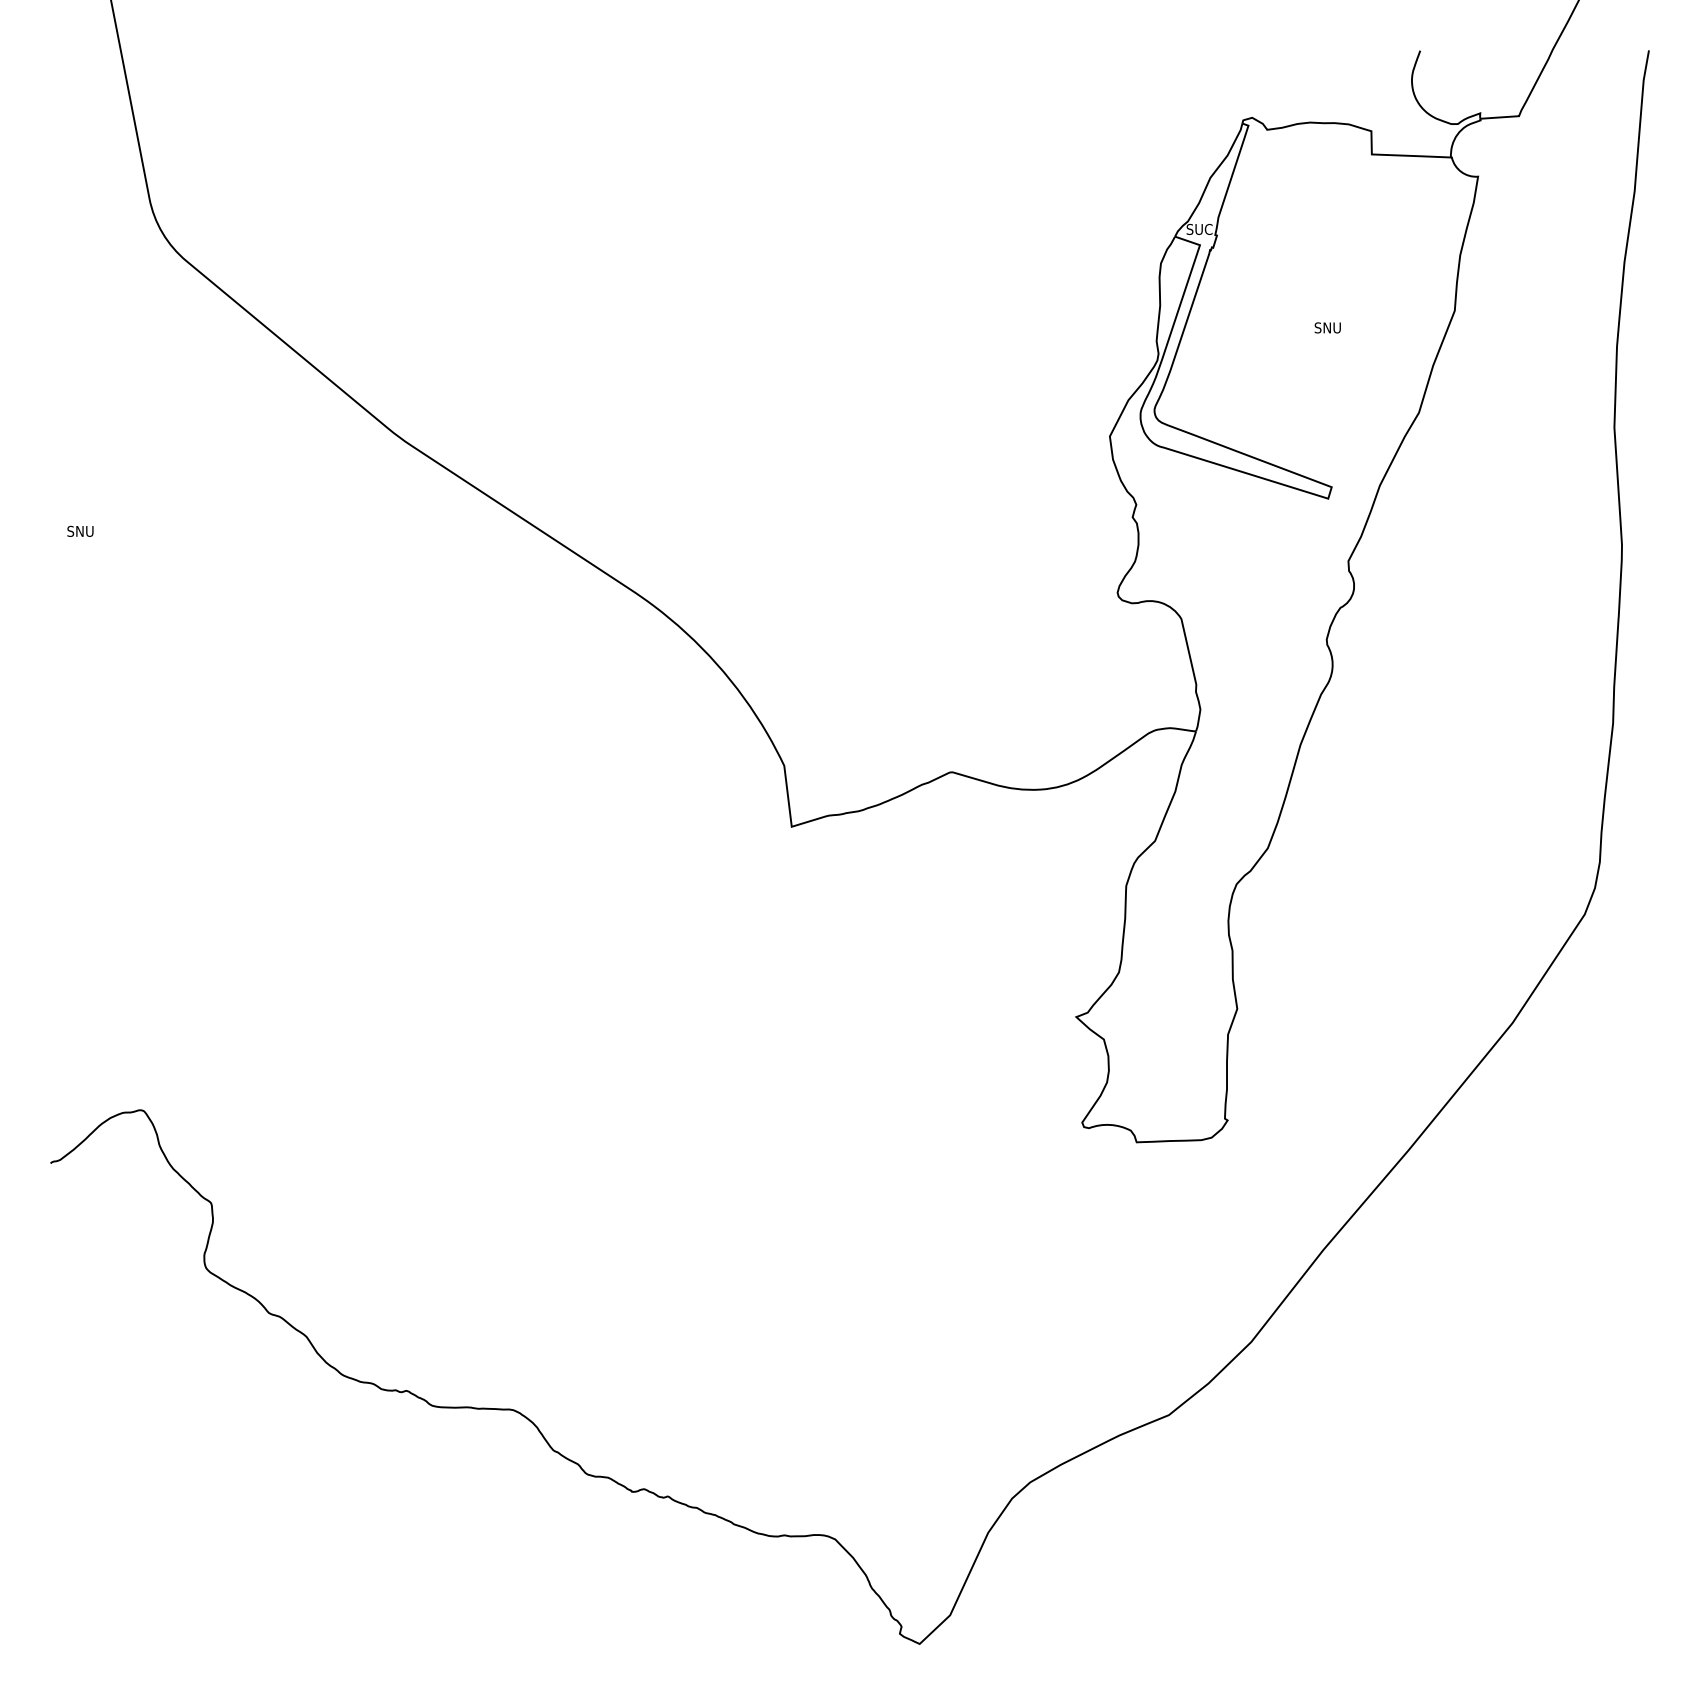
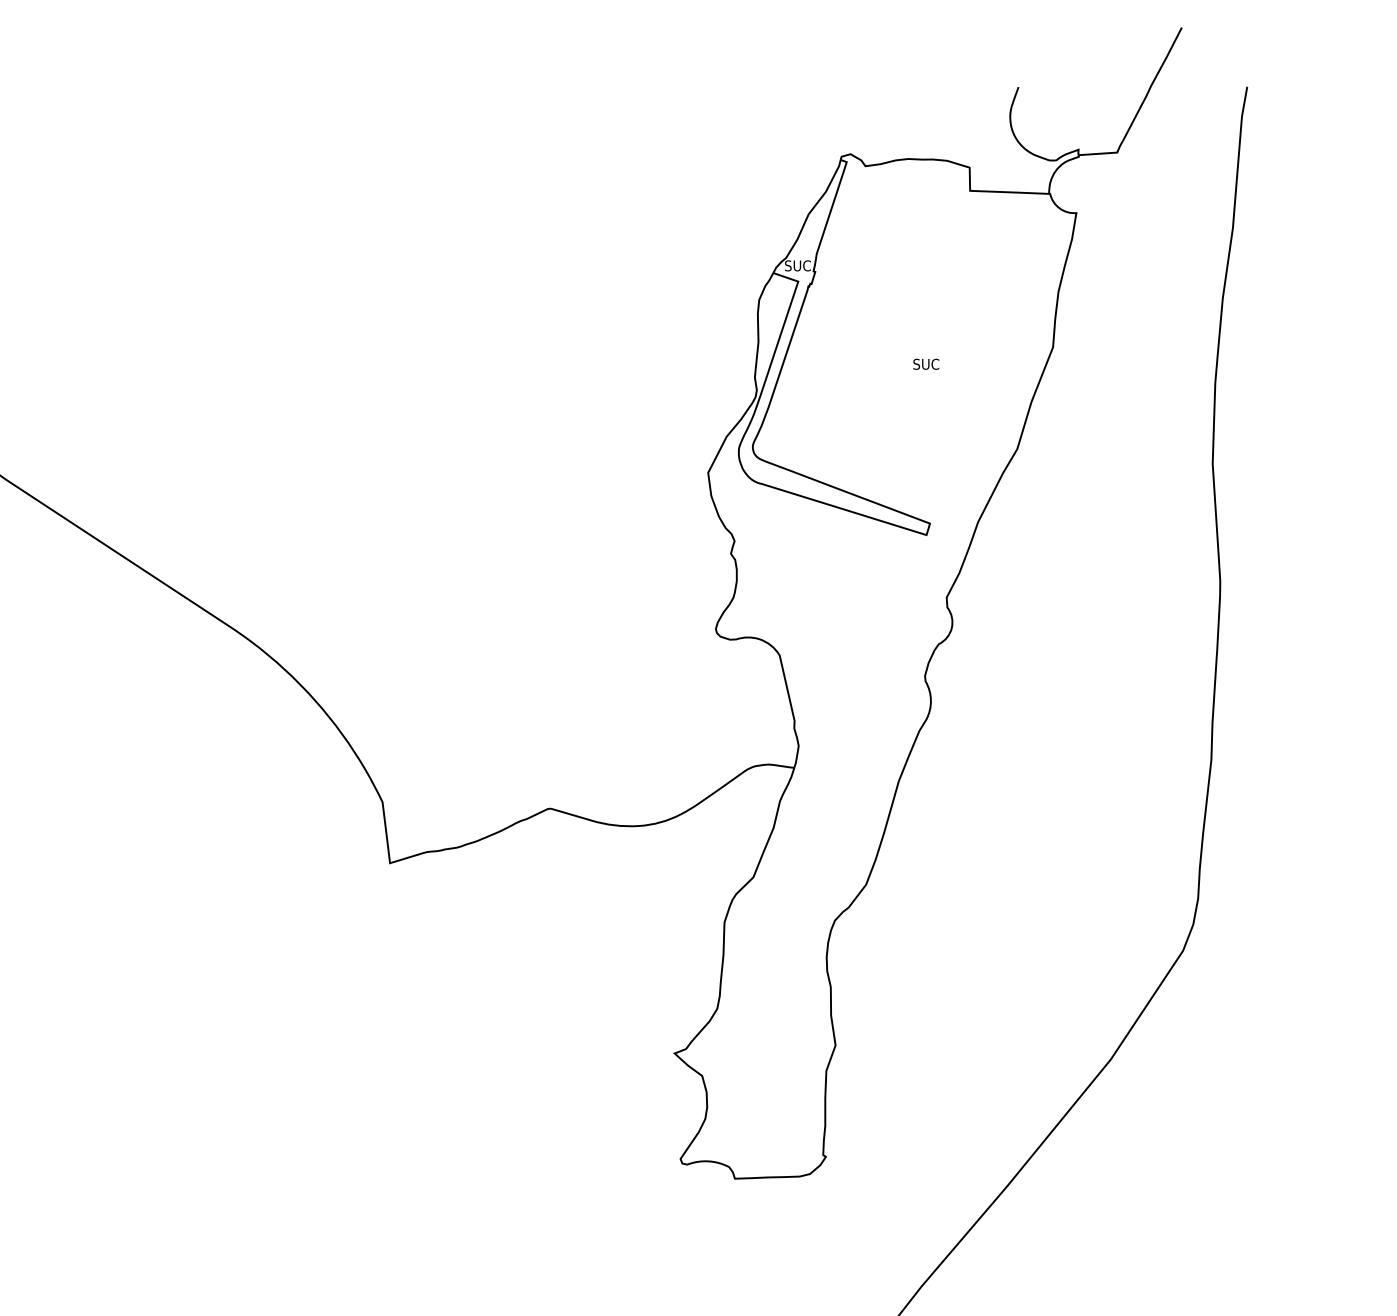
text: (1327, 327) -> (925, 363), SNU -> SUC

